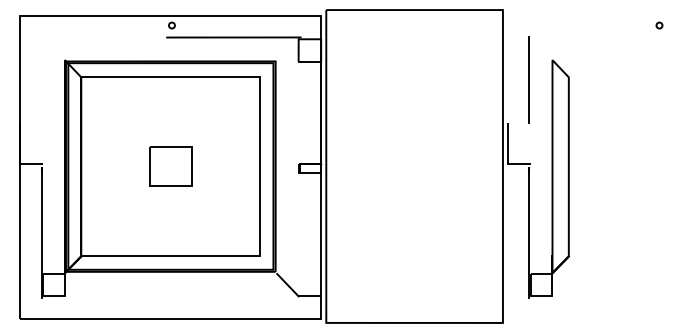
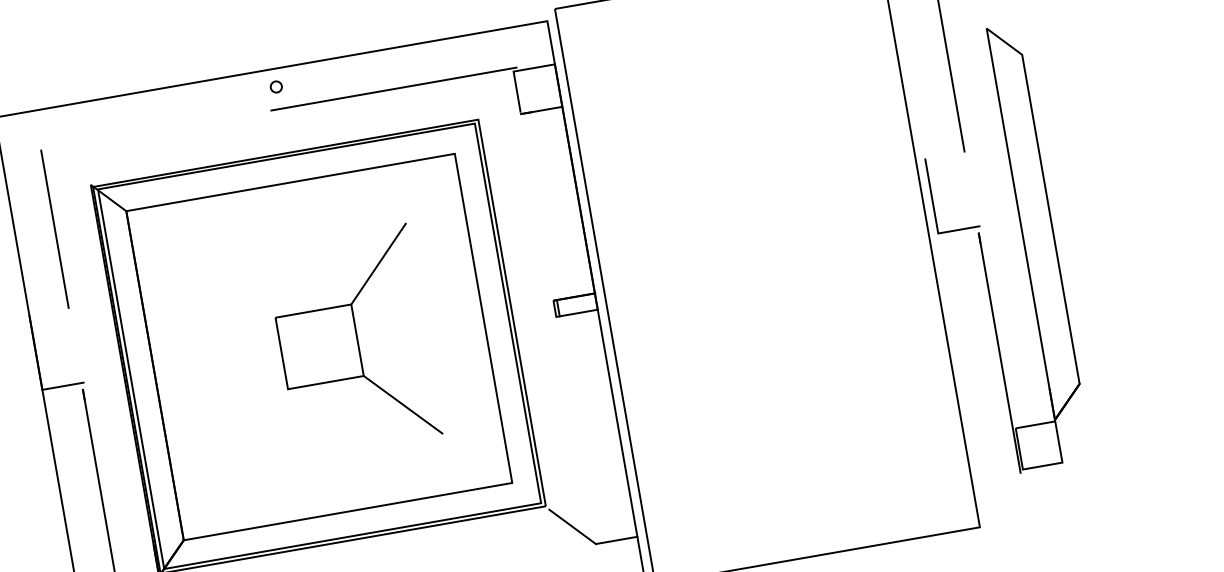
line: (41, 79) -> (53, 227), added
line: (209, 128) -> (378, 264), added
line: (209, 204) -> (402, 403), added

